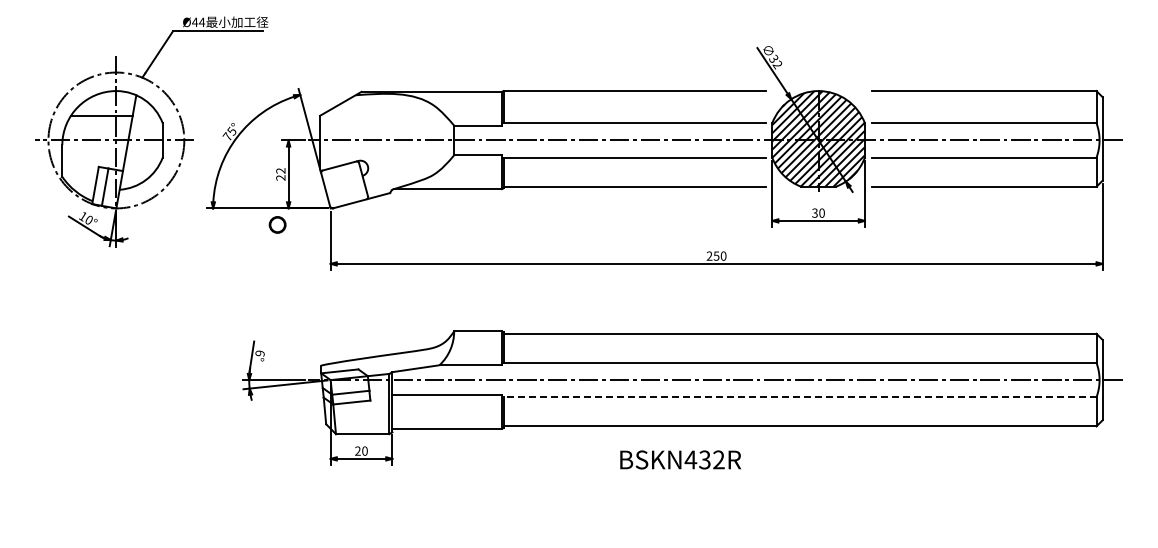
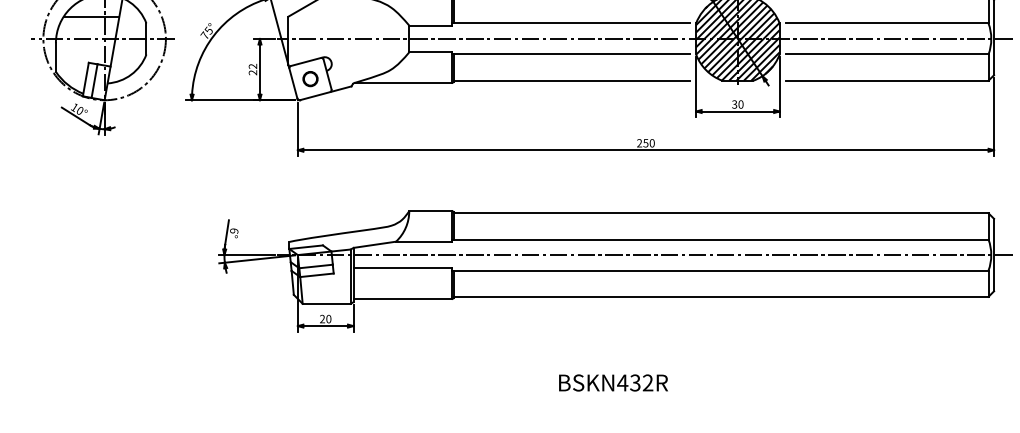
part: (277, 224) -> (310, 78), moved
line: (798, 397) -> (719, 270), dashed -> solid
text: (680, 459) -> (613, 382), moved

